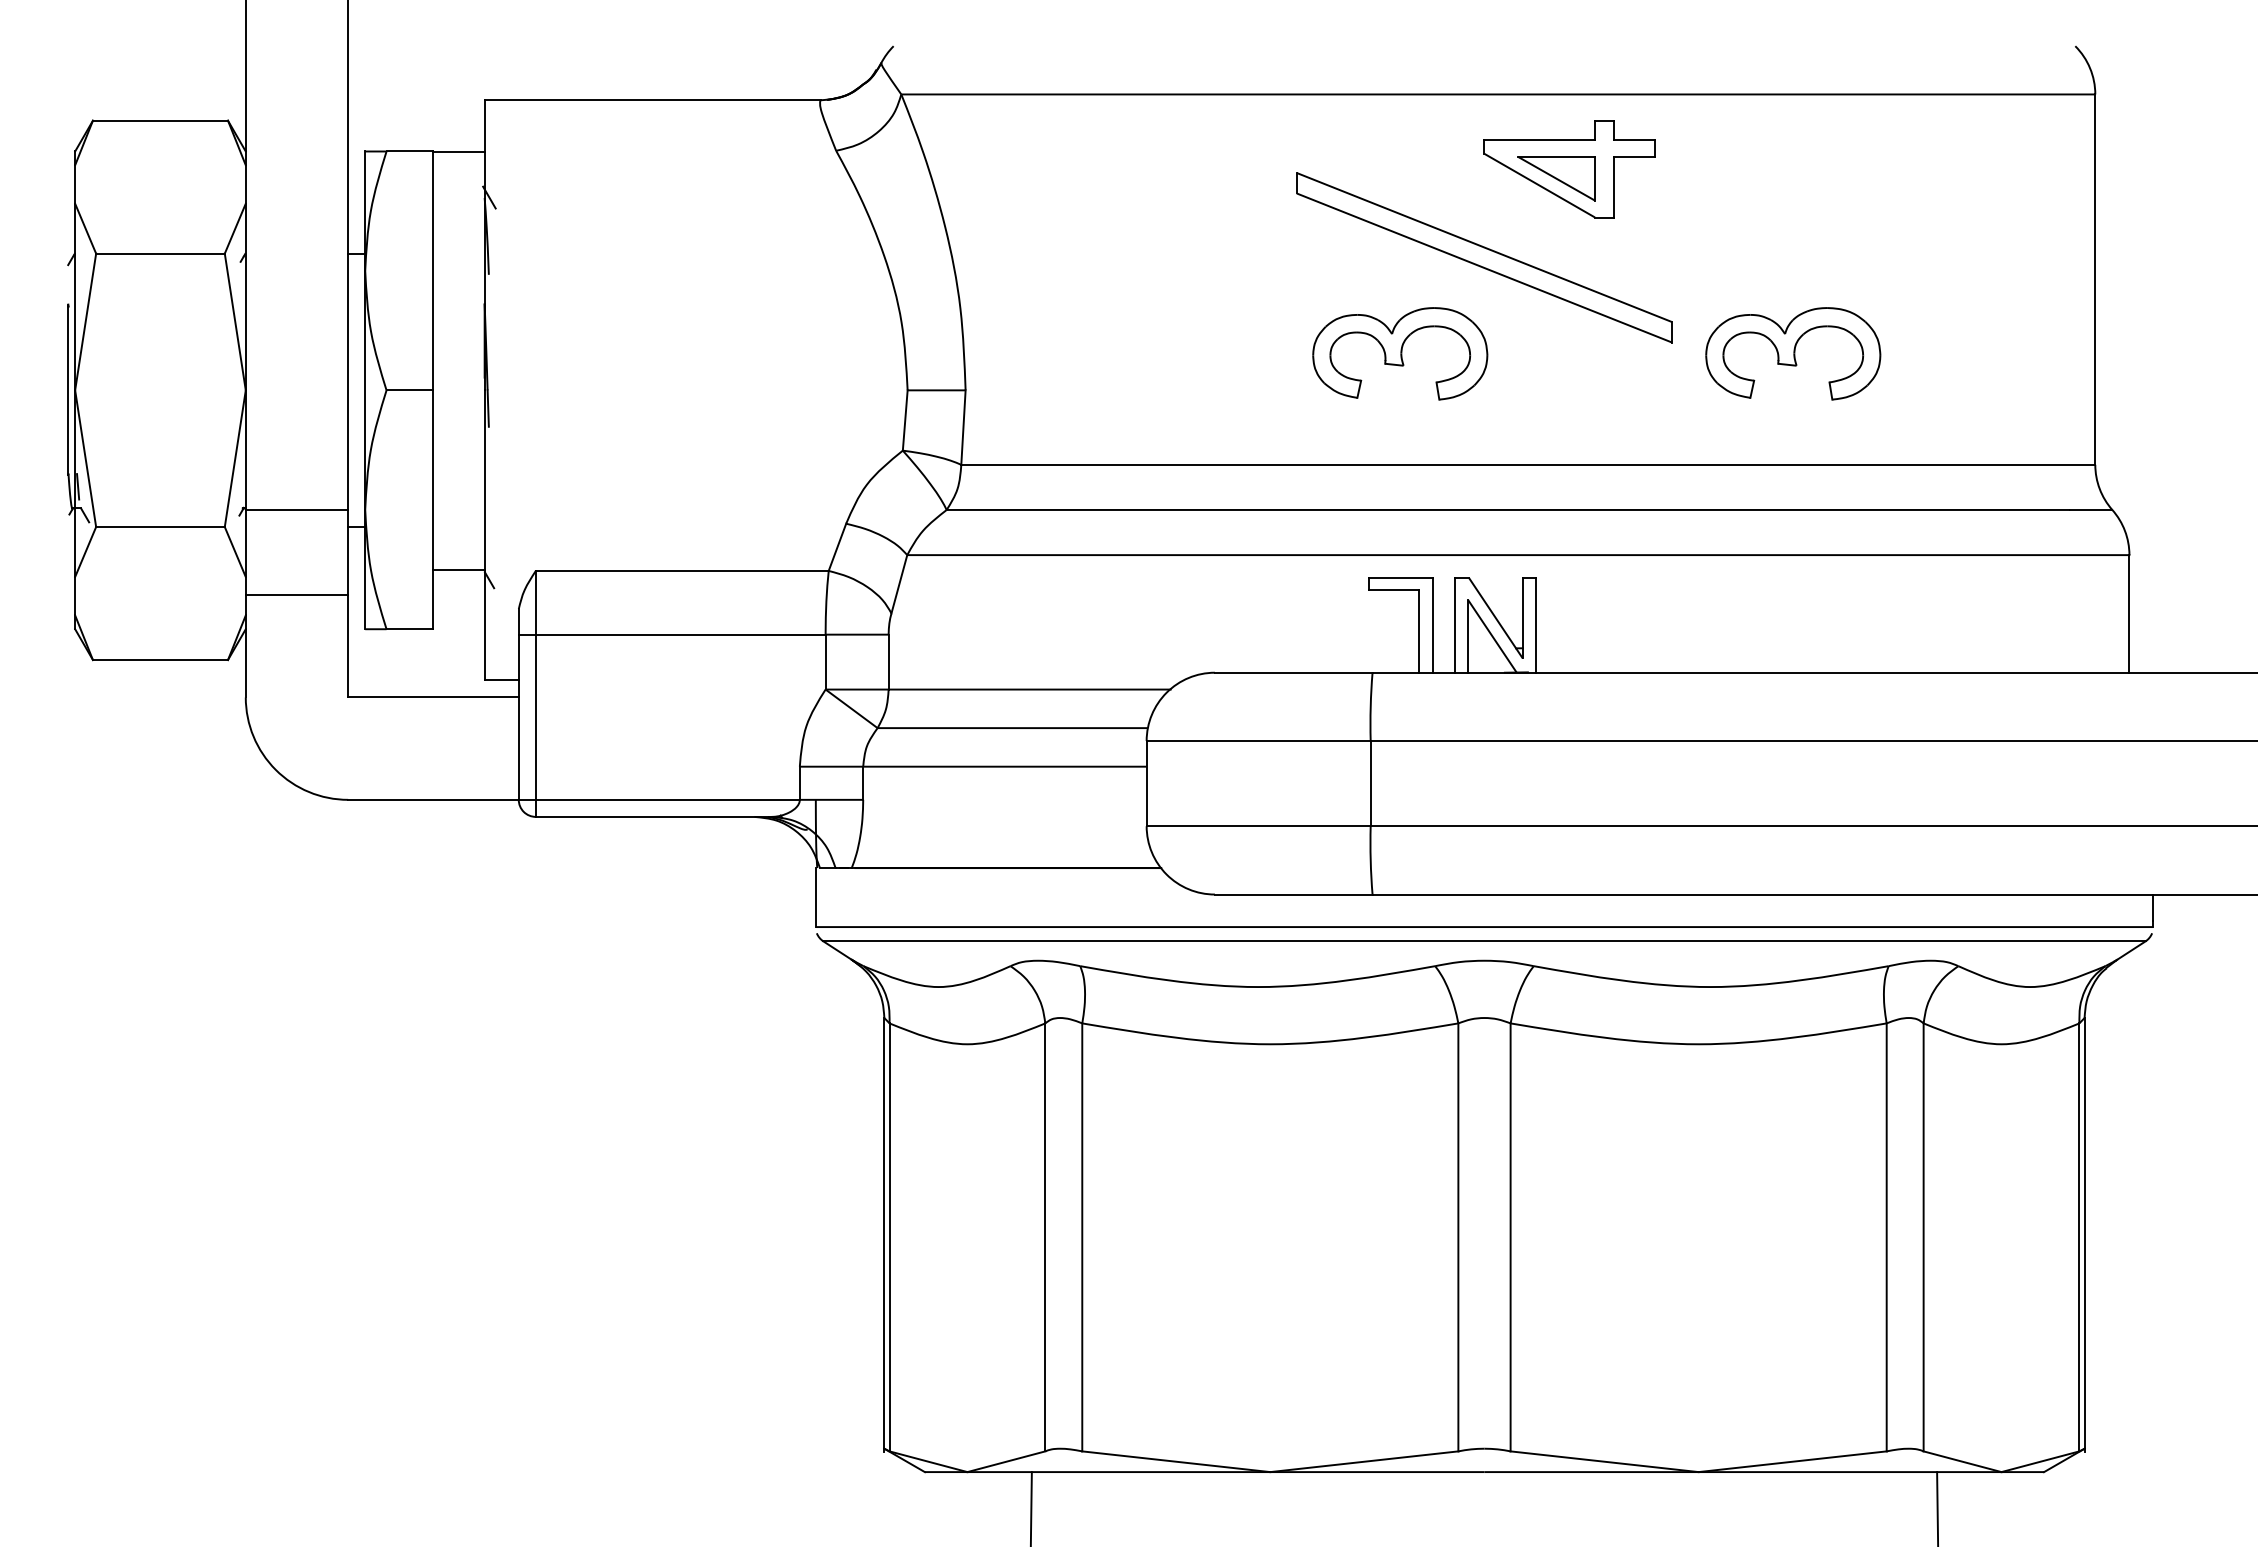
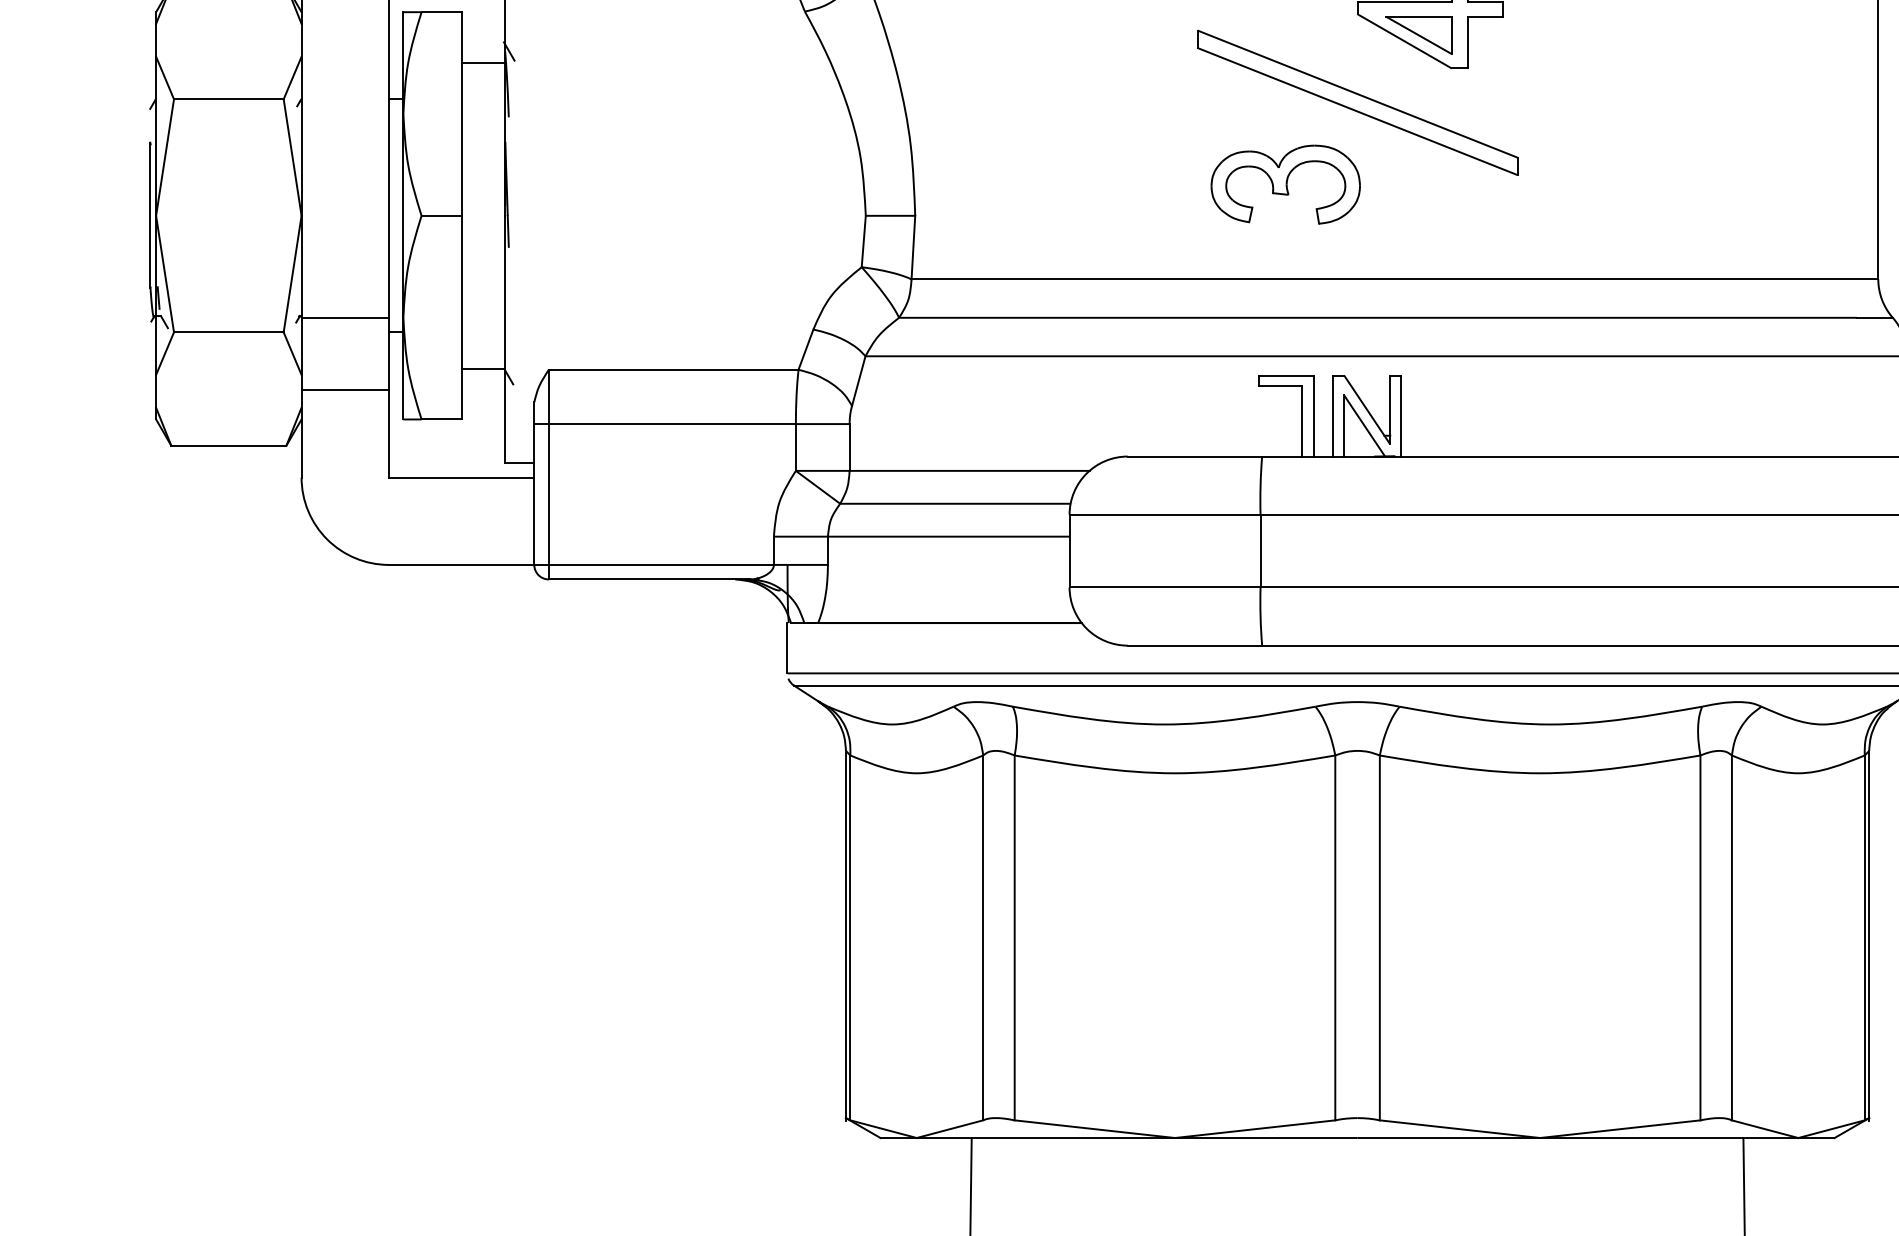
line: (458, 152) -> (482, 63), moved
part: (1793, 353) -> (1621, 184), removed

